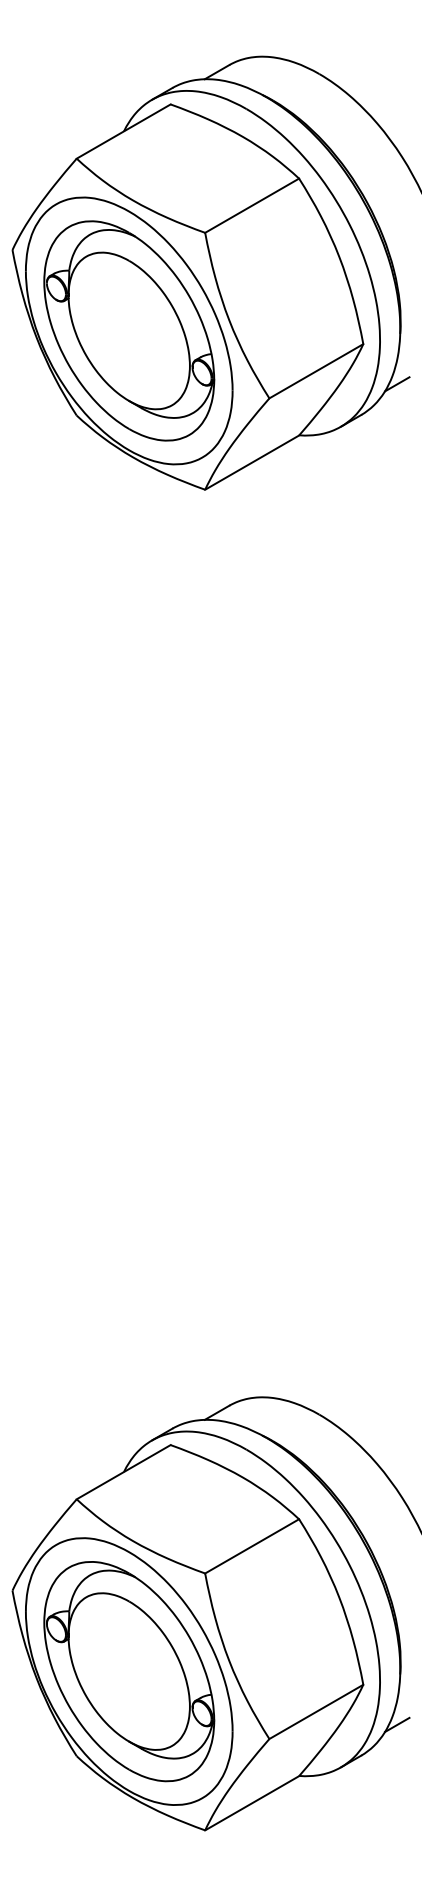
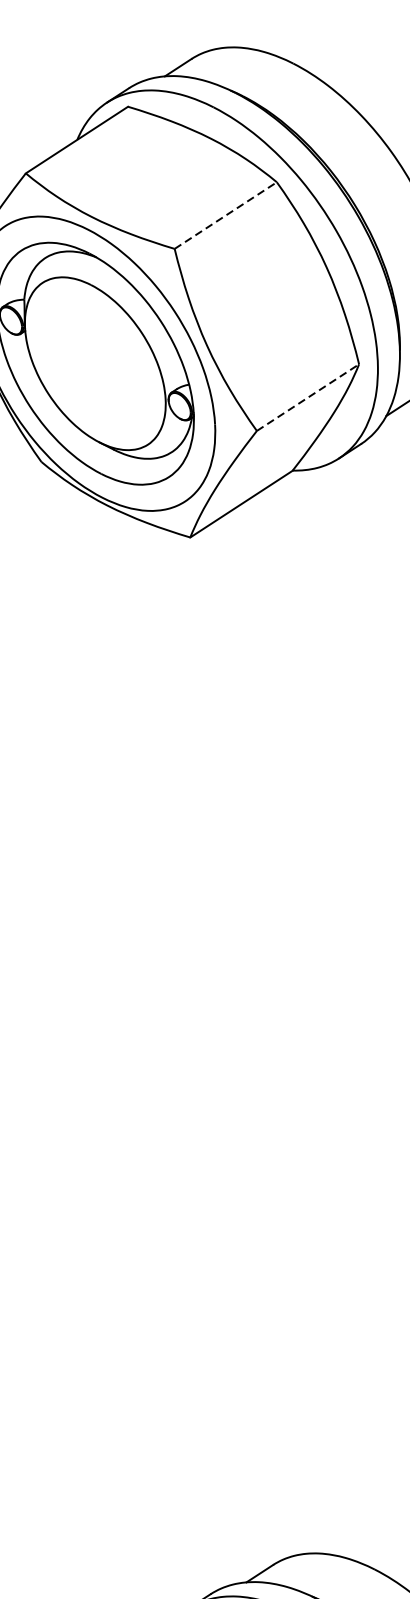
line: (252, 205) -> (226, 215), solid -> dashed
line: (316, 371) -> (308, 397), solid -> dashed

